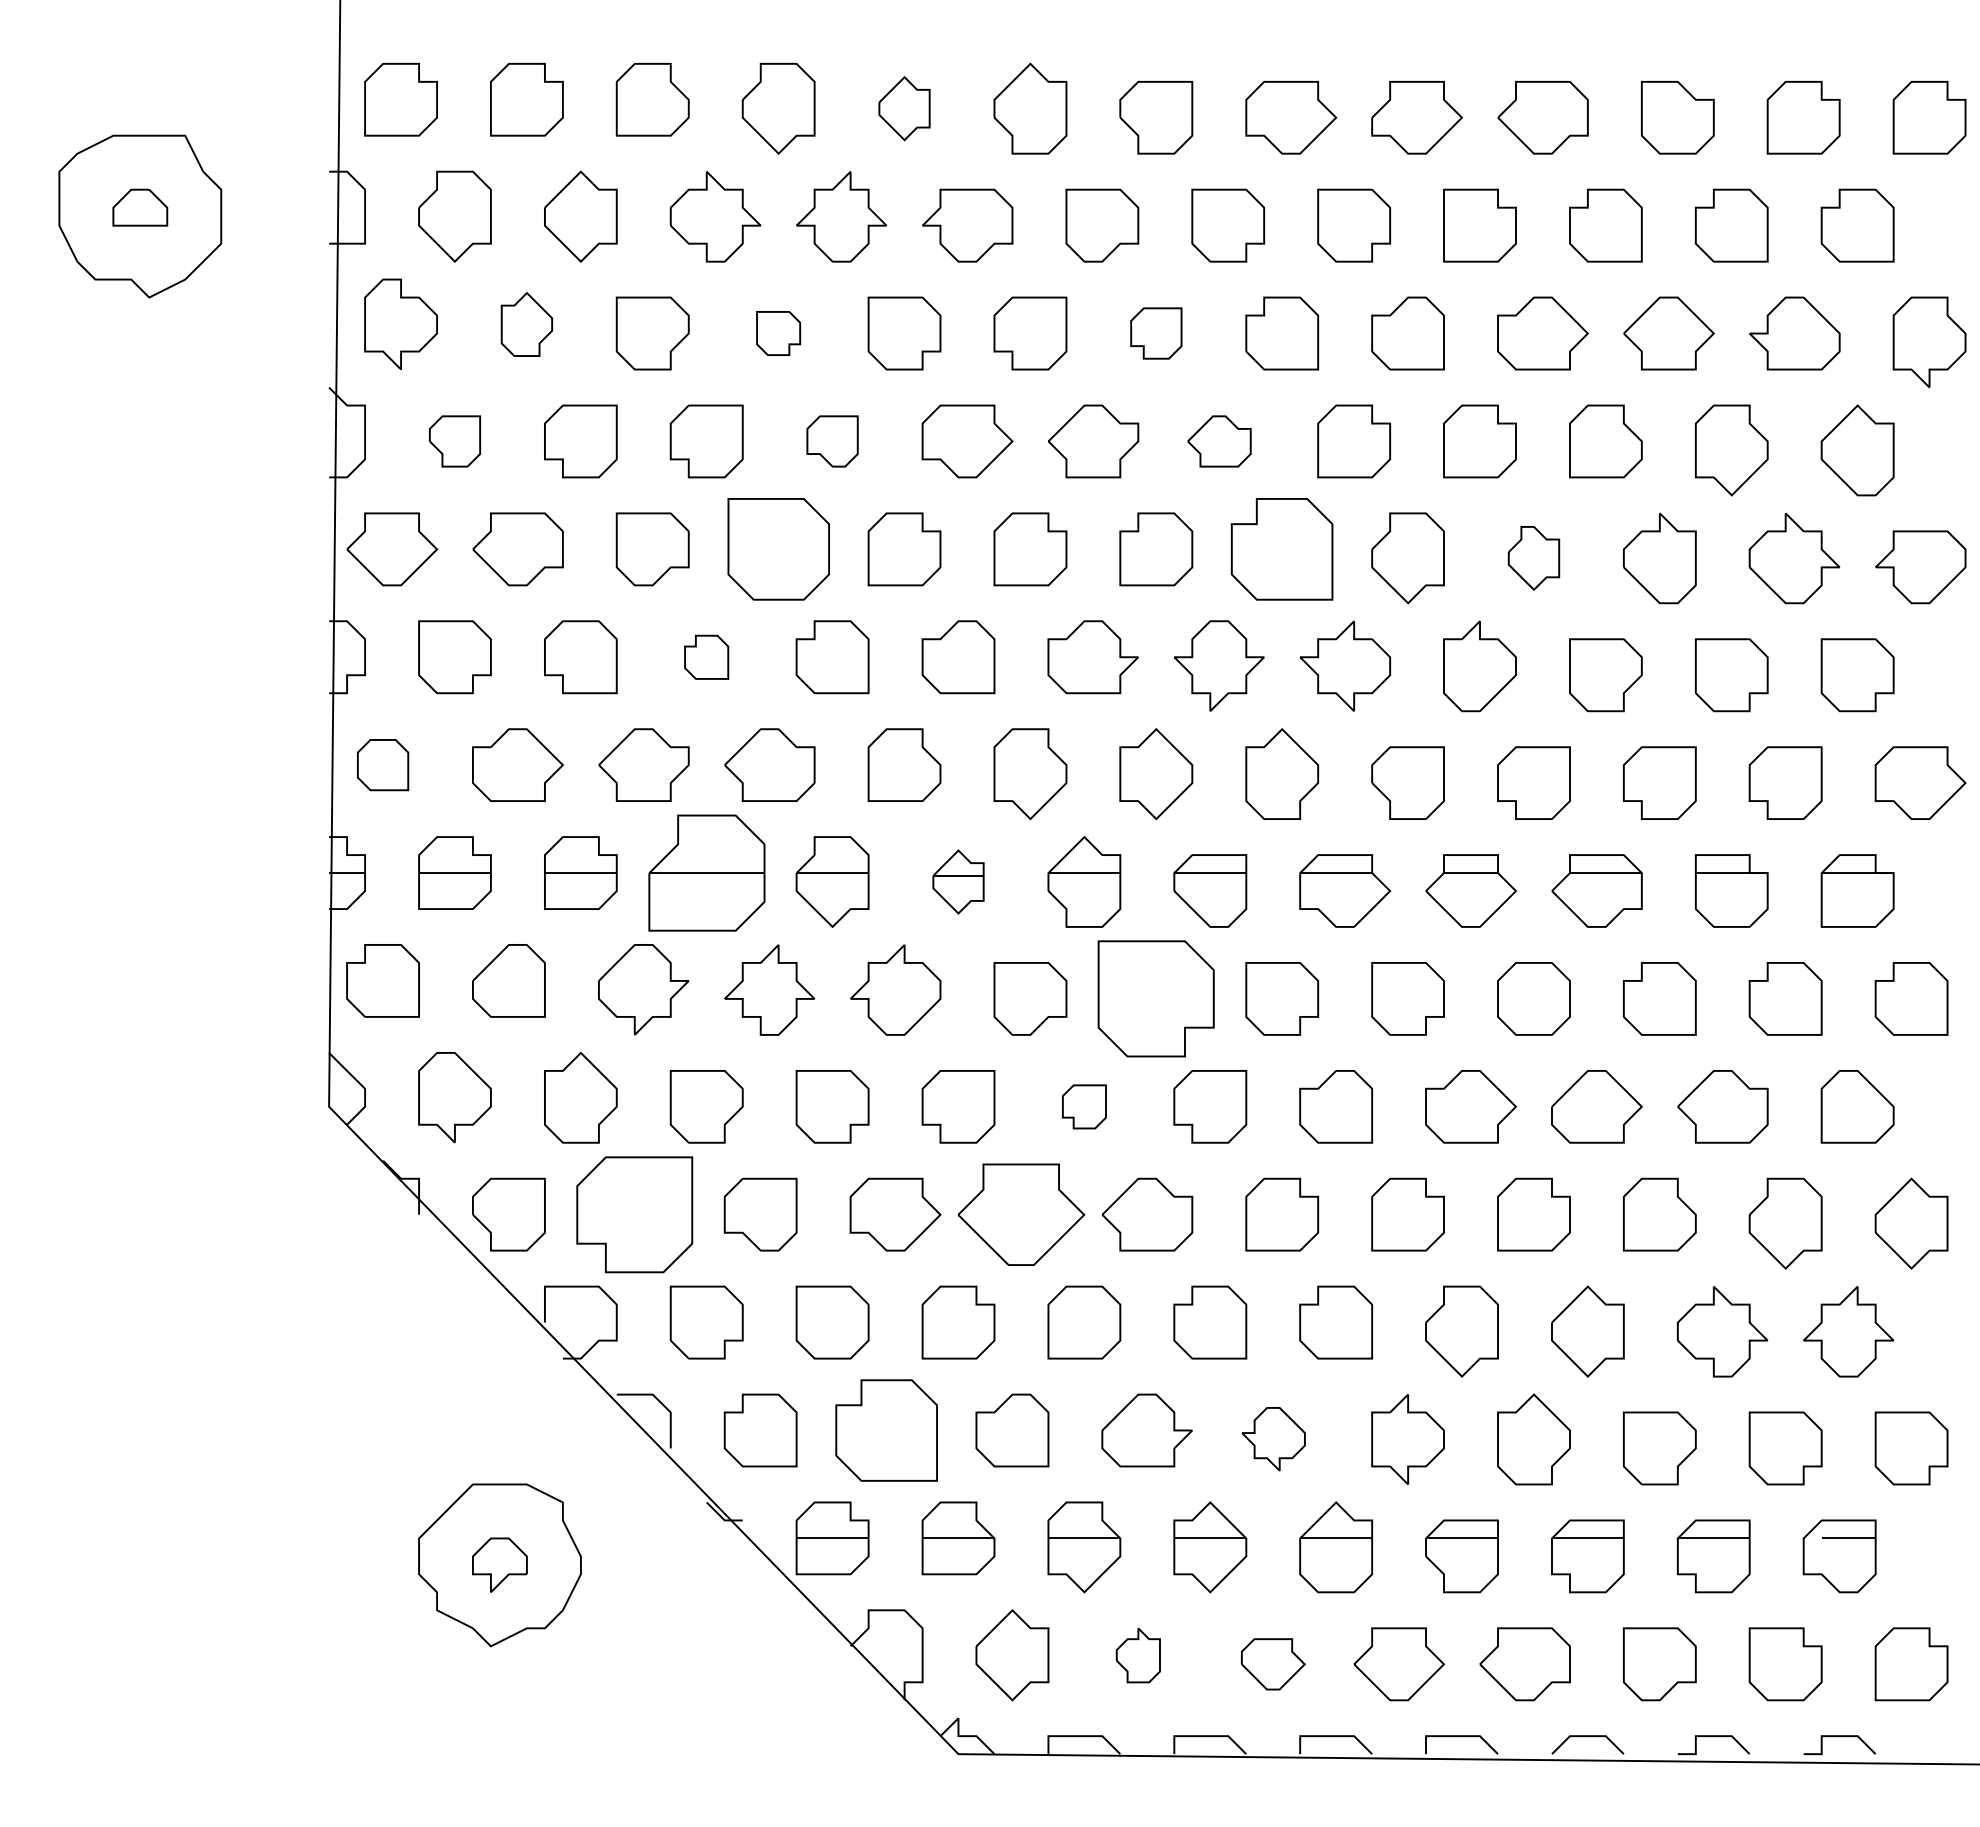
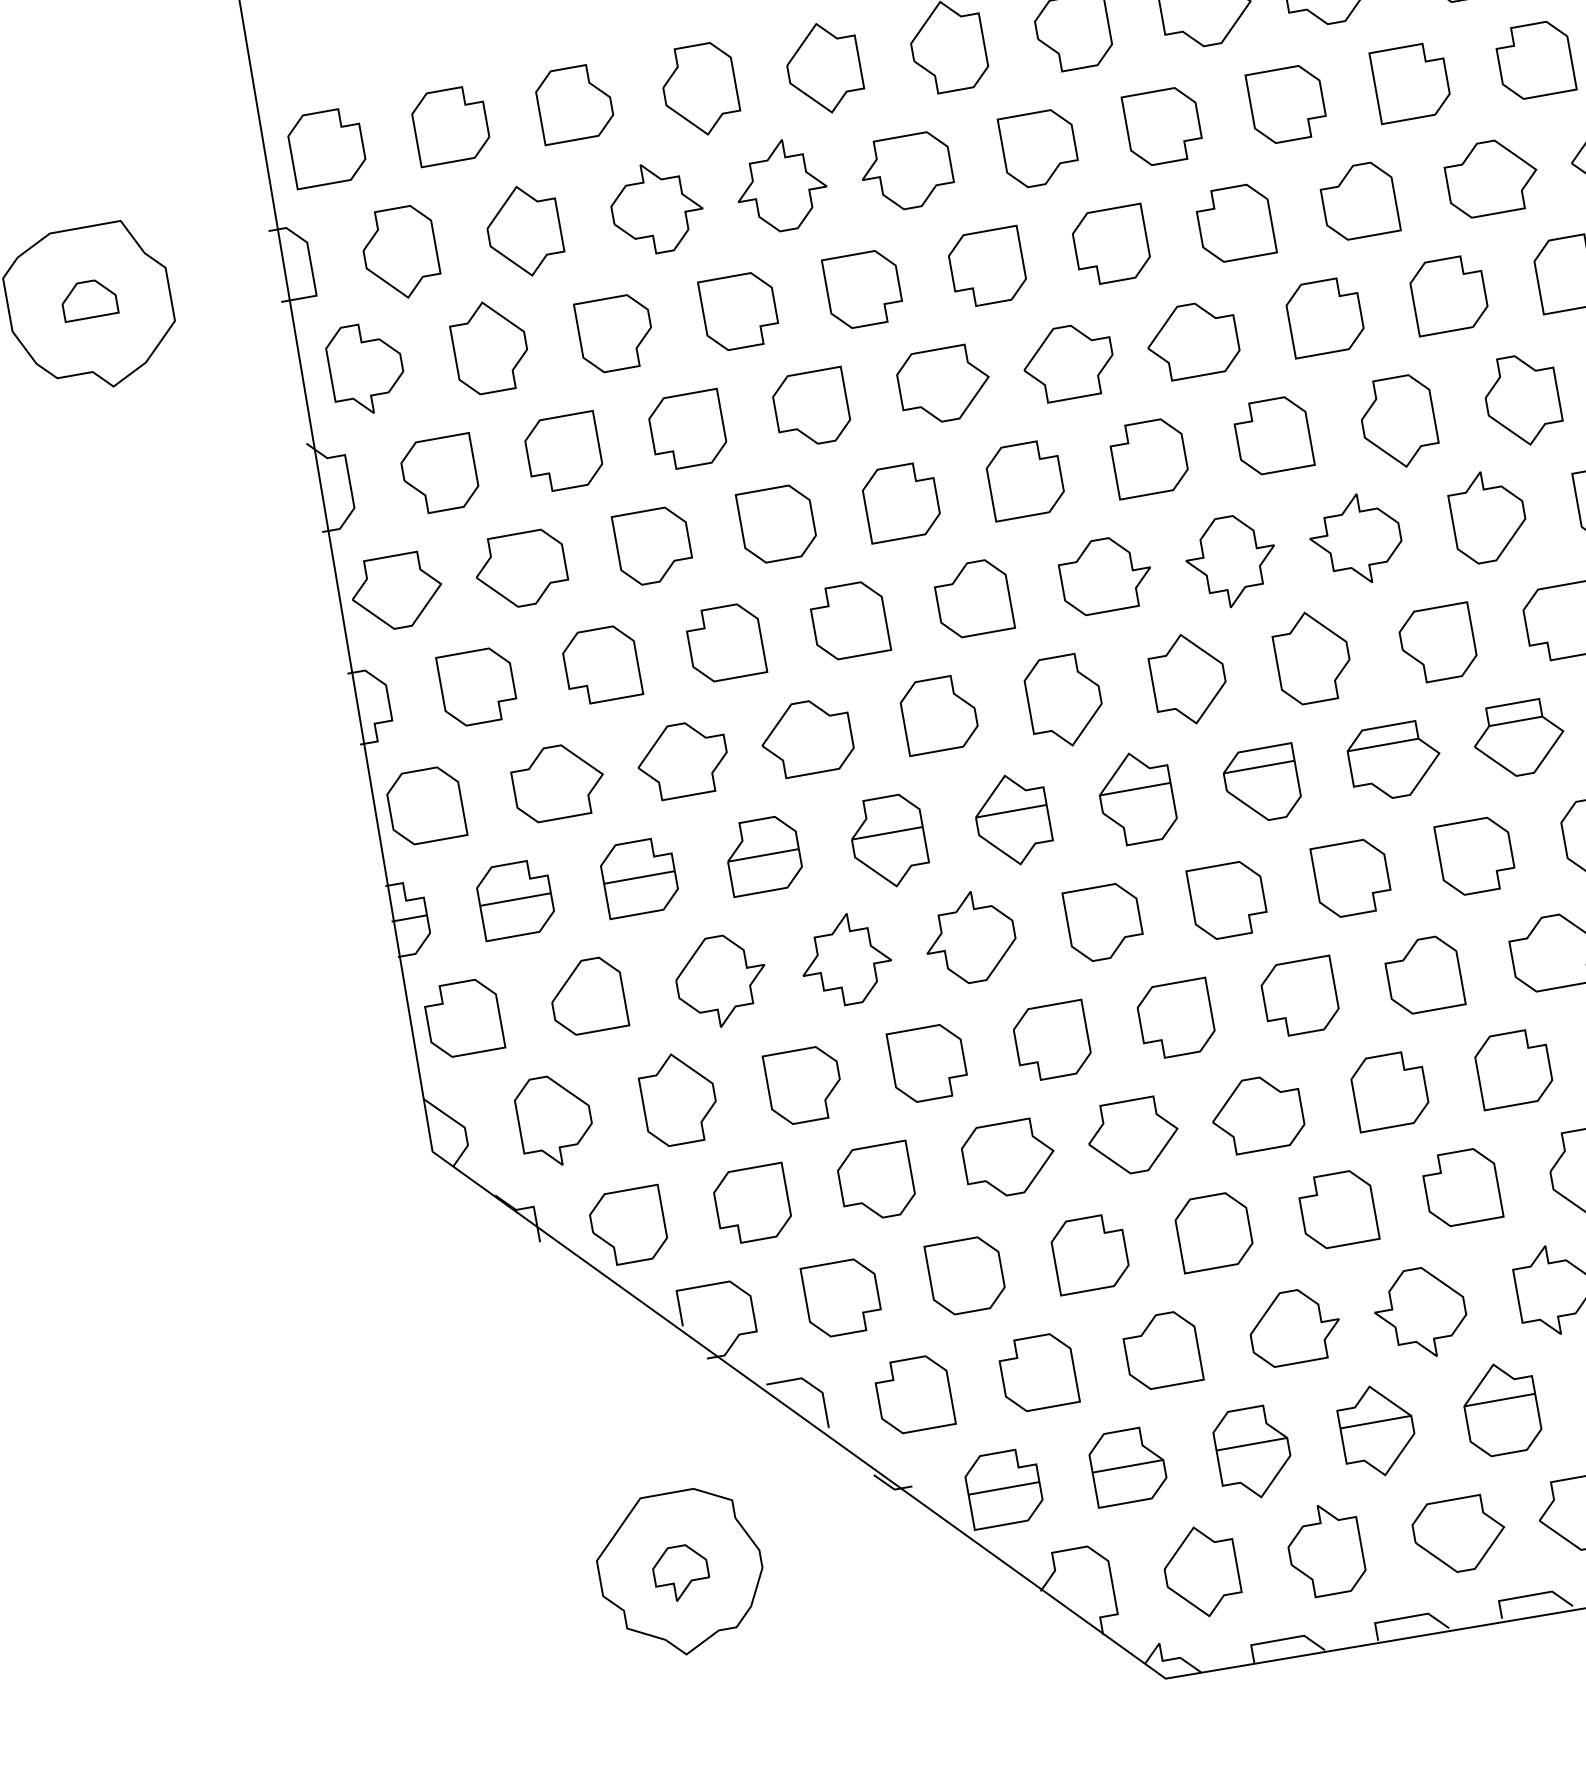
part: (904, 108) -> (824, 67), size x1.43
part: (526, 324) -> (489, 346), size x1.43
part: (778, 333) -> (739, 311), size x1.67
part: (1156, 333) -> (1111, 245), size x1.43
part: (454, 441) -> (439, 474), size x1.43
part: (832, 441) -> (811, 408), size x1.43
part: (1219, 441) -> (1192, 340), size x1.43
part: (778, 549) -> (777, 524), size x0.71
part: (1282, 549) -> (1273, 435), size x0.71
part: (1533, 558) -> (1522, 400), size x1.43
part: (706, 657) -> (725, 643), size x1.67
part: (382, 764) -> (425, 805), size x1.43
part: (706, 872) -> (763, 854), size x0.62
part: (958, 881) -> (1012, 819), size x1.43
part: (1156, 998) -> (1228, 900), size x0.62
part: (1084, 1106) -> (1176, 1018), size x1.67
part: (634, 1214) -> (752, 1204), size x0.62
part: (1021, 1214) -> (1133, 1136), size x0.71
part: (886, 1430) -> (1038, 1372), size x0.71
part: (1273, 1438) -> (1420, 1312), size x1.43
part: (1138, 1655) -> (1325, 1549), size x1.67
part: (1273, 1664) -> (1460, 1535), size x1.43

